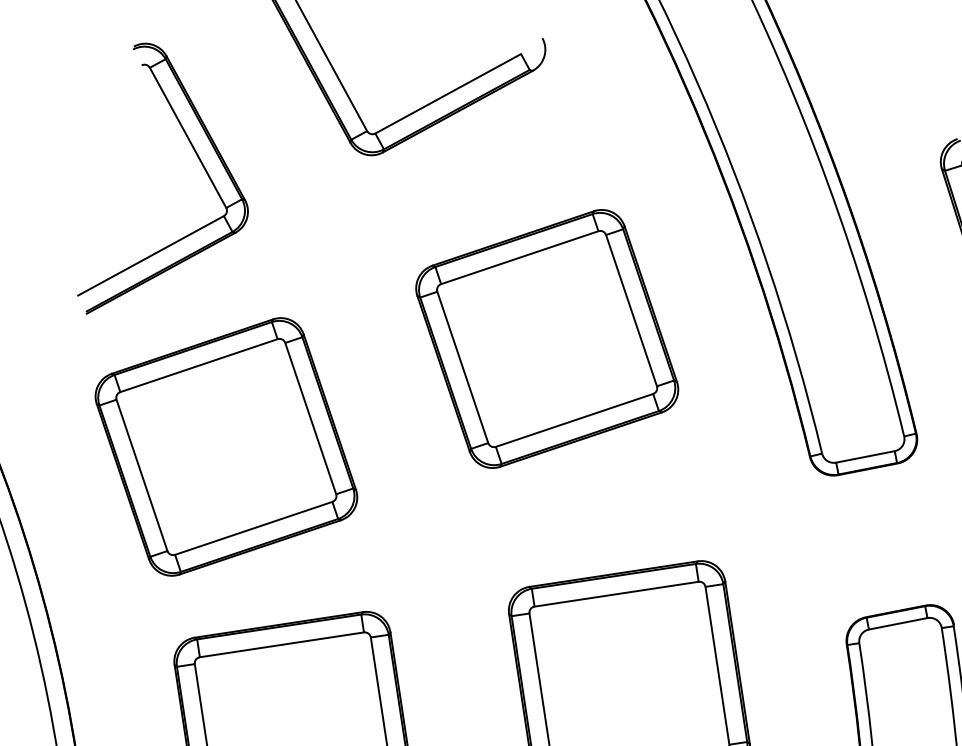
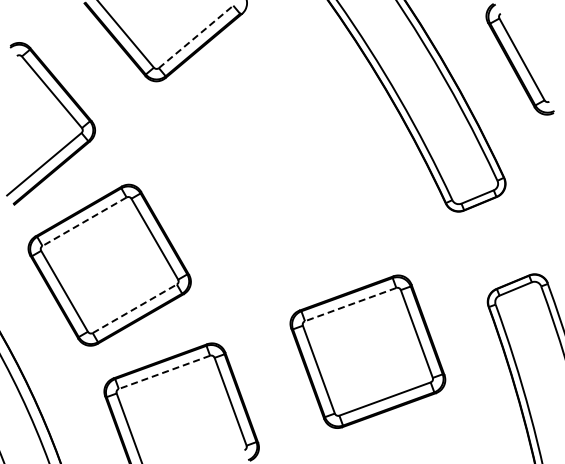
line: (448, 93) -> (196, 36), solid -> dashed
part: (547, 337) -> (281, 165), removed
line: (198, 365) -> (84, 221), solid -> dashed
line: (253, 527) -> (134, 308), solid -> dashed
line: (616, 593) -> (350, 304), solid -> dashed
line: (281, 645) -> (164, 372), solid -> dashed

